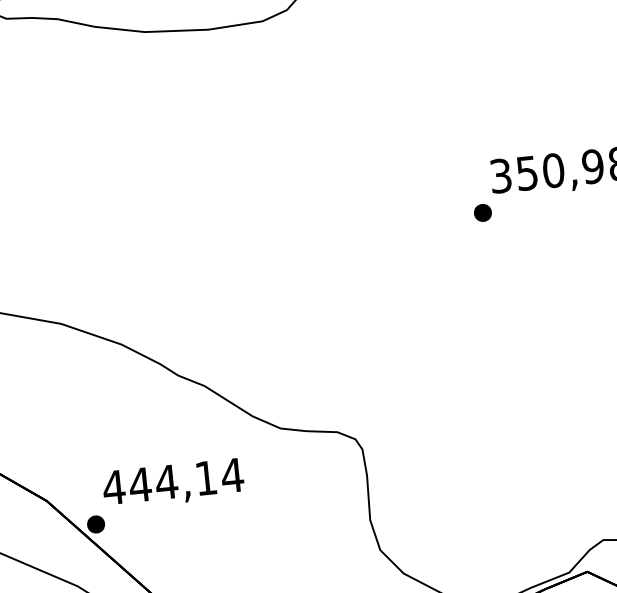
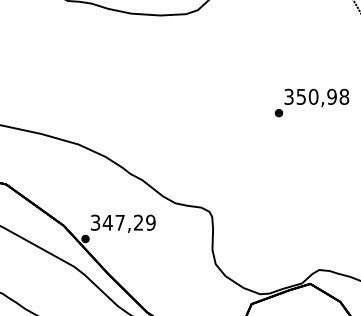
text: (171, 481) -> (122, 222), 444,14 -> 347,29

